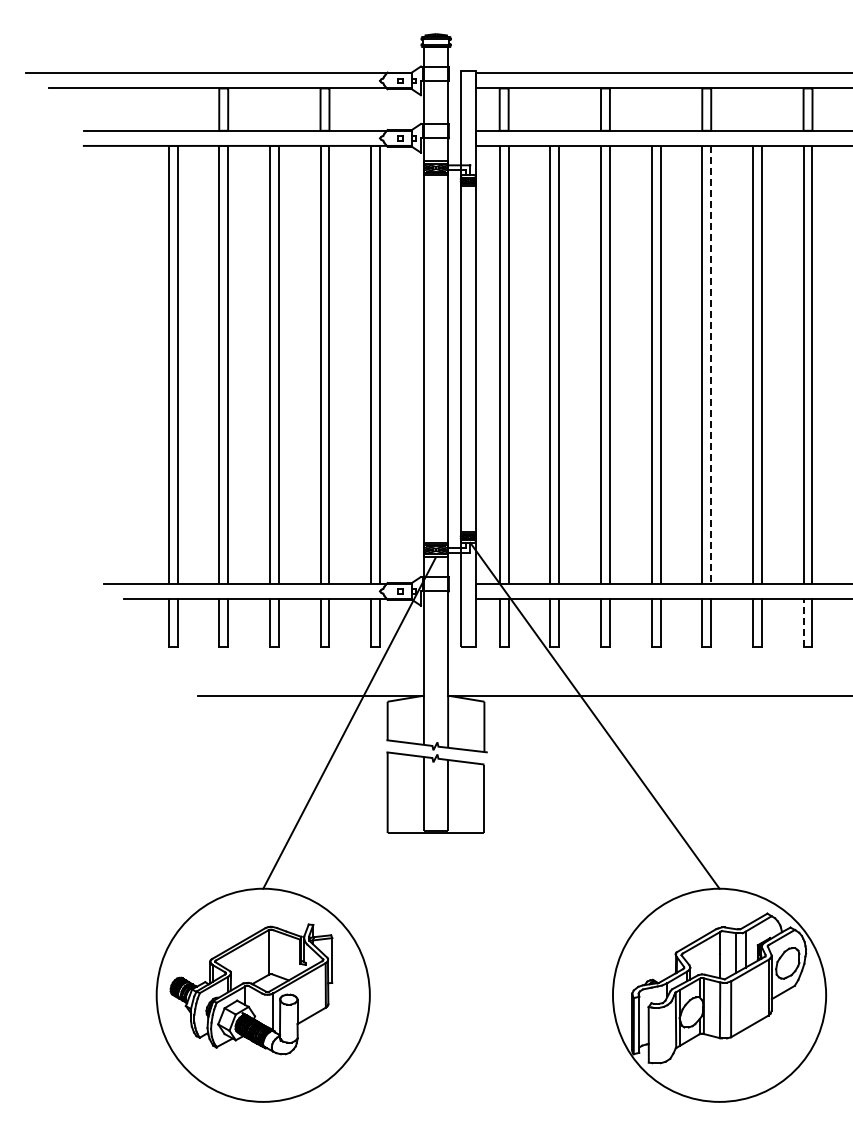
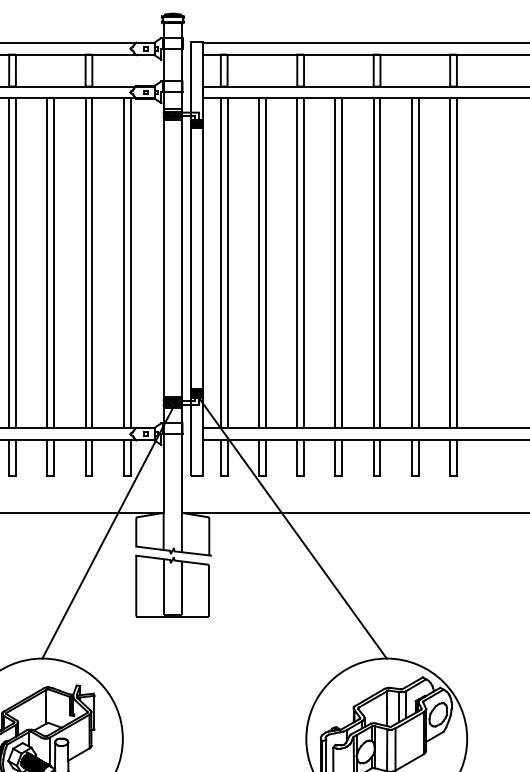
line: (711, 364) -> (380, 262), dashed -> solid
line: (803, 622) -> (450, 457), dashed -> solid

